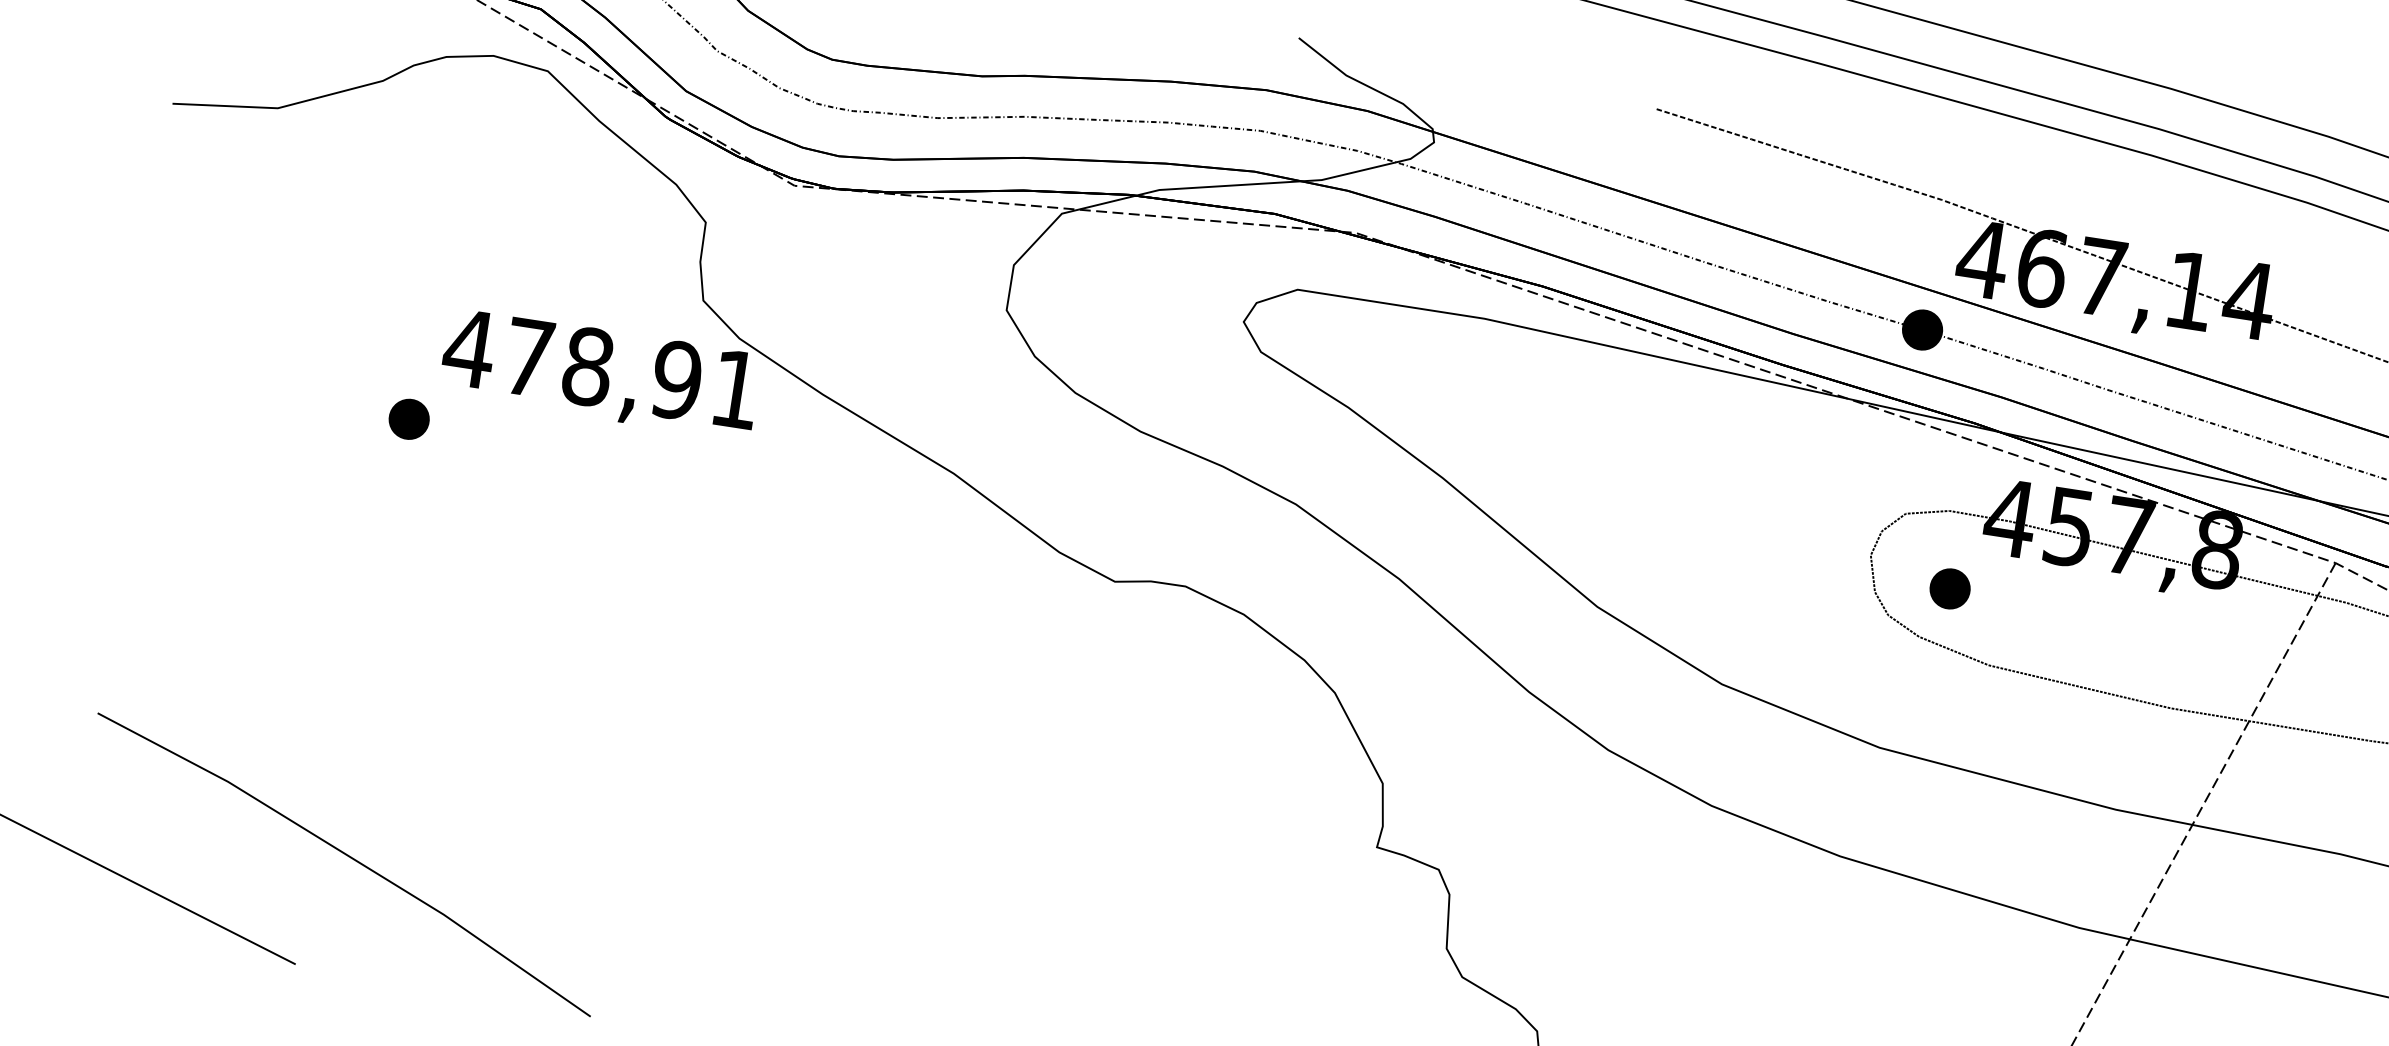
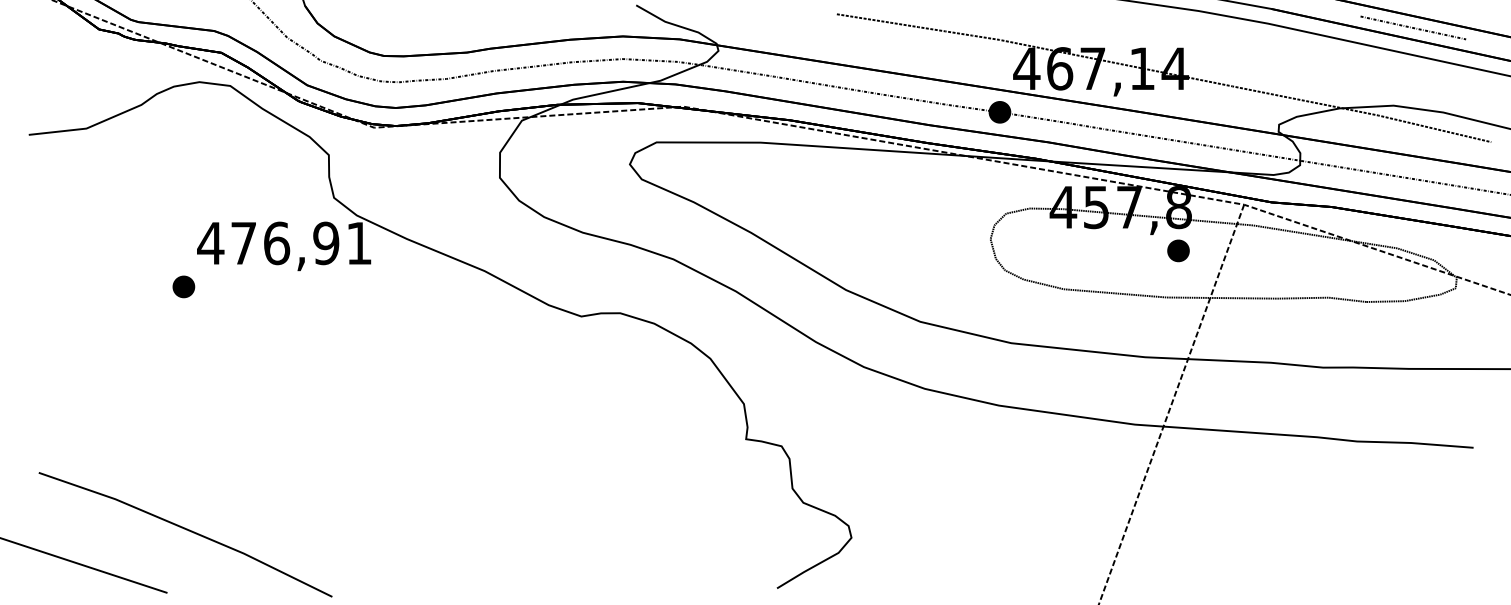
text: (589, 365) -> (277, 242), 478,91 -> 476,91
part: (1950, 588) -> (1178, 250), moved

